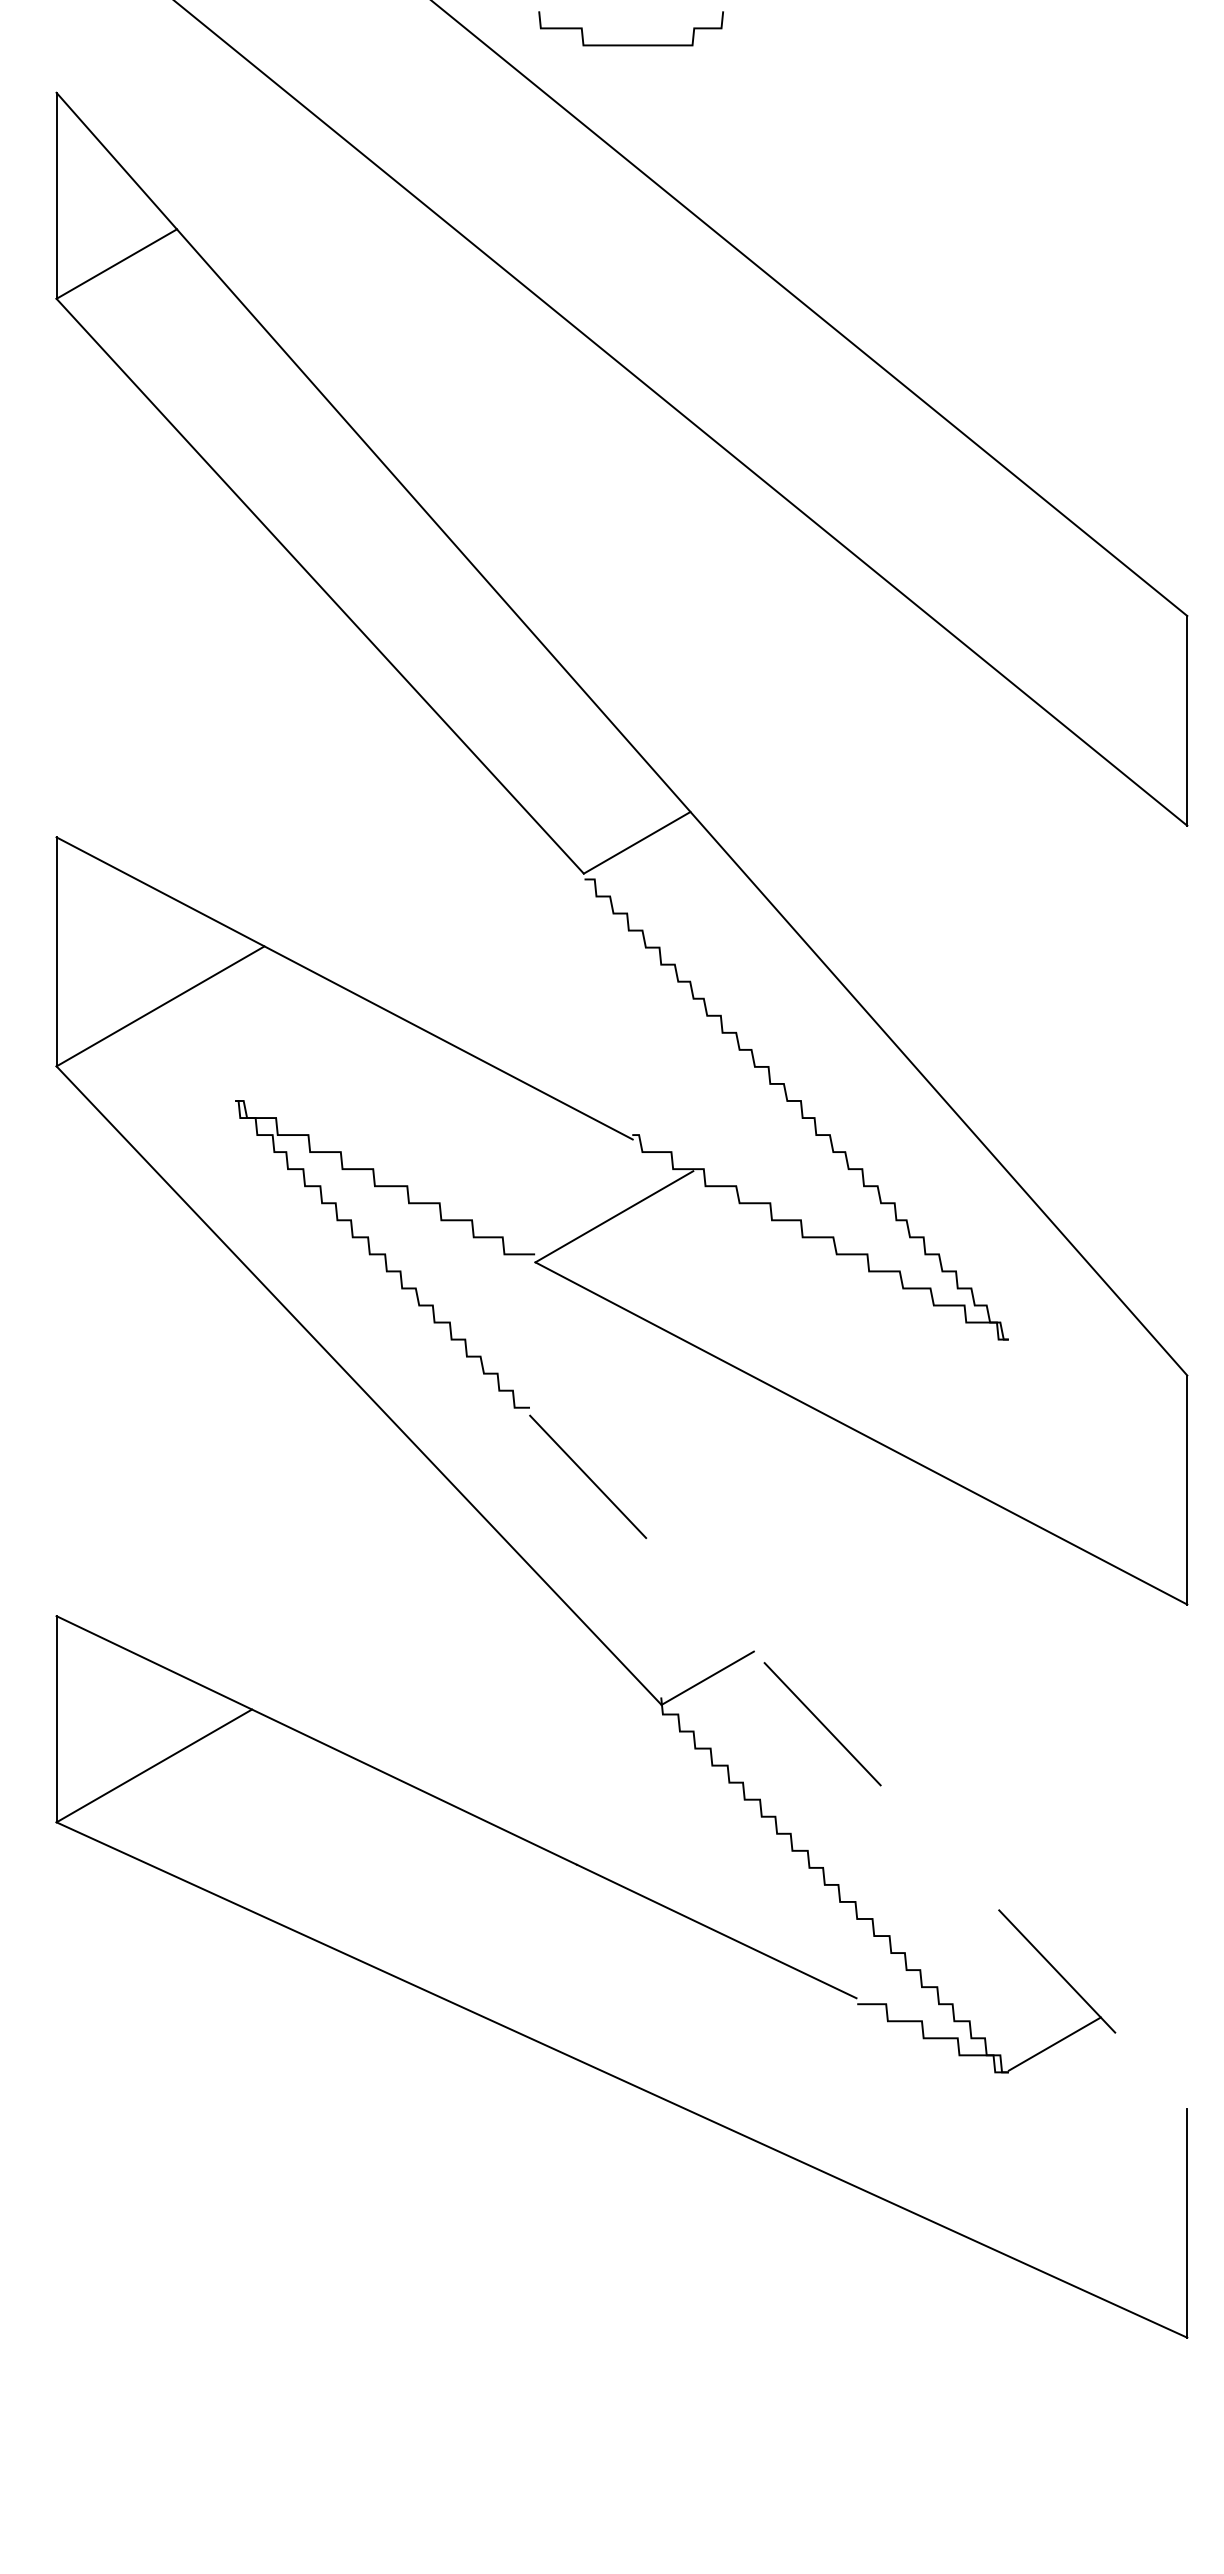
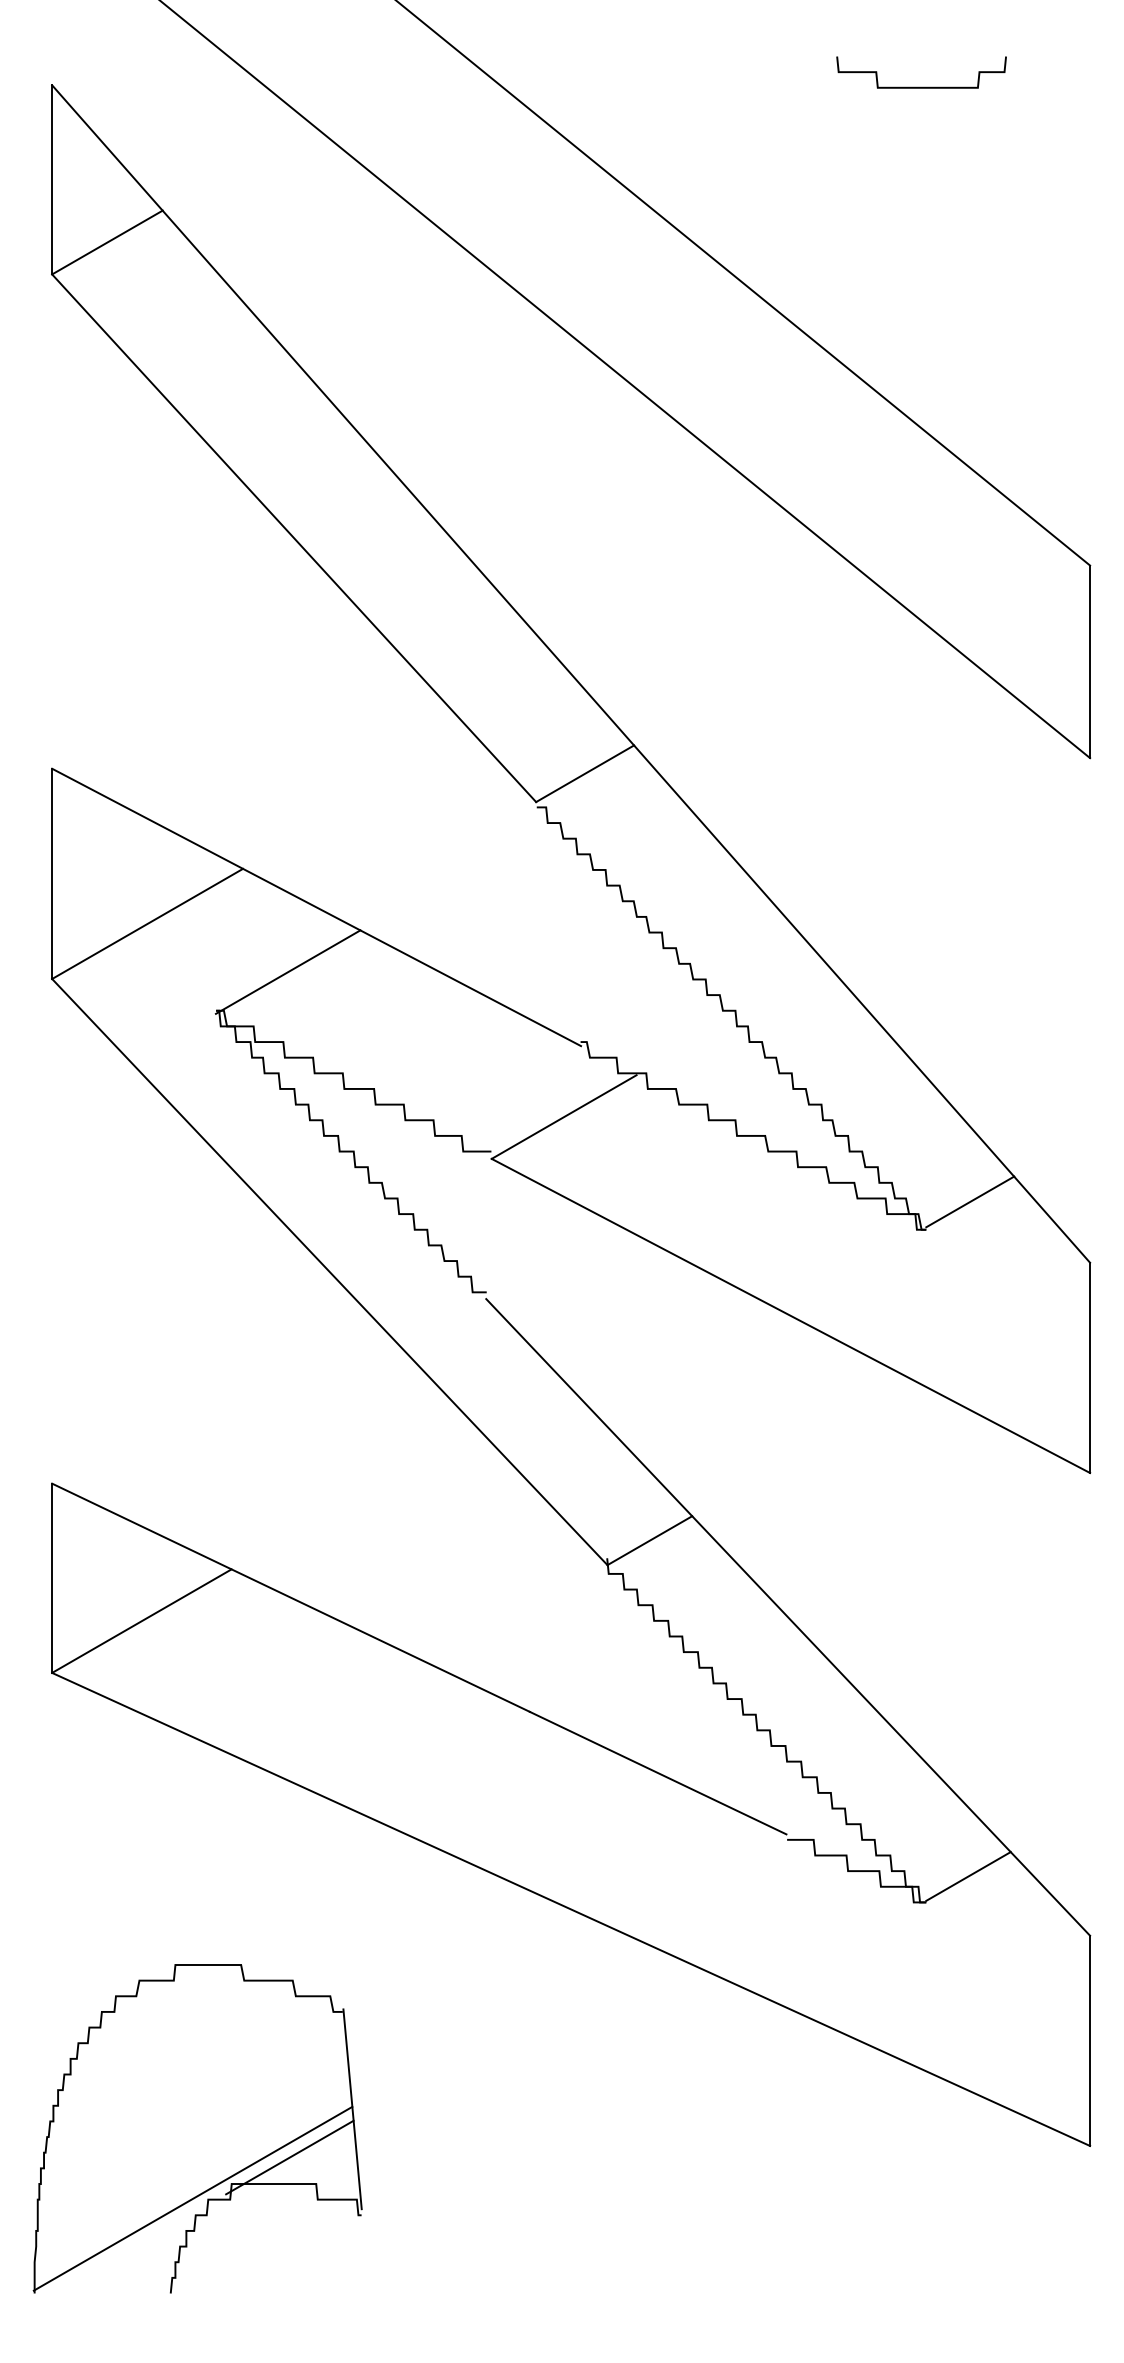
curve: (631, 43) -> (921, 86), moved
line: (312, 1058) -> (287, 971), added
line: (1057, 1308) -> (970, 1201), added
line: (858, 1761) -> (788, 1617), dashed -> solid
part: (214, 2318) -> (197, 2128), added

